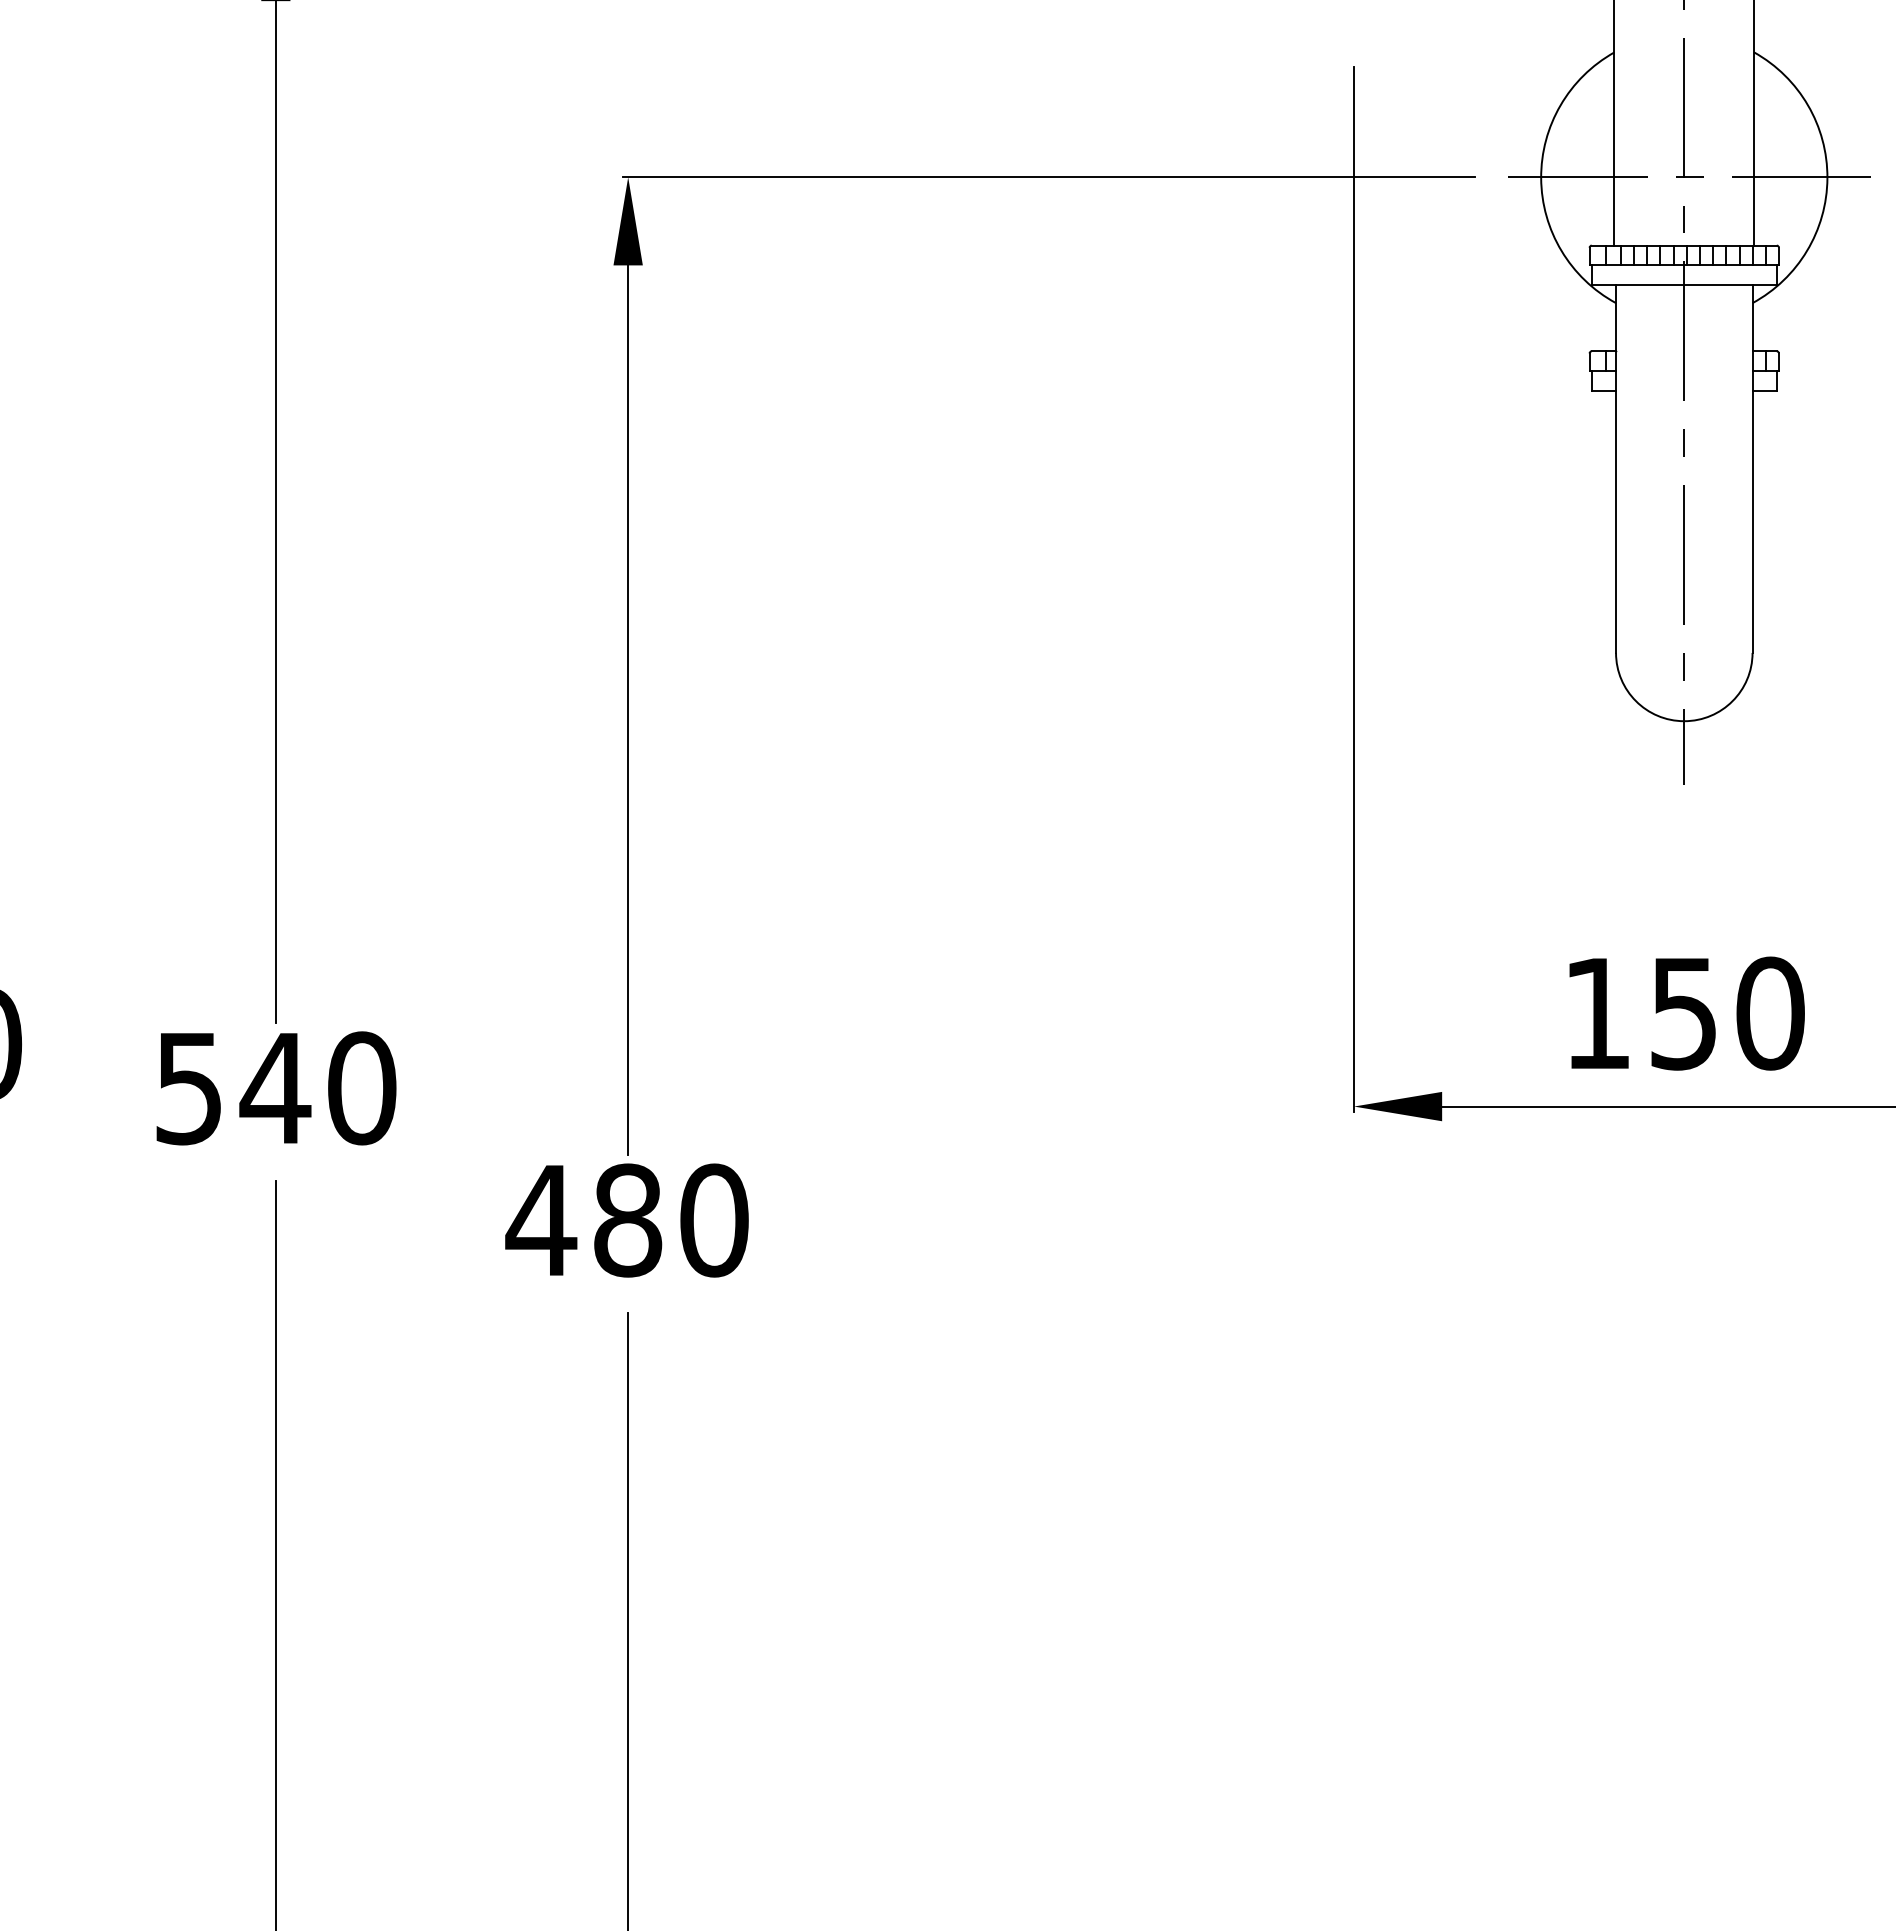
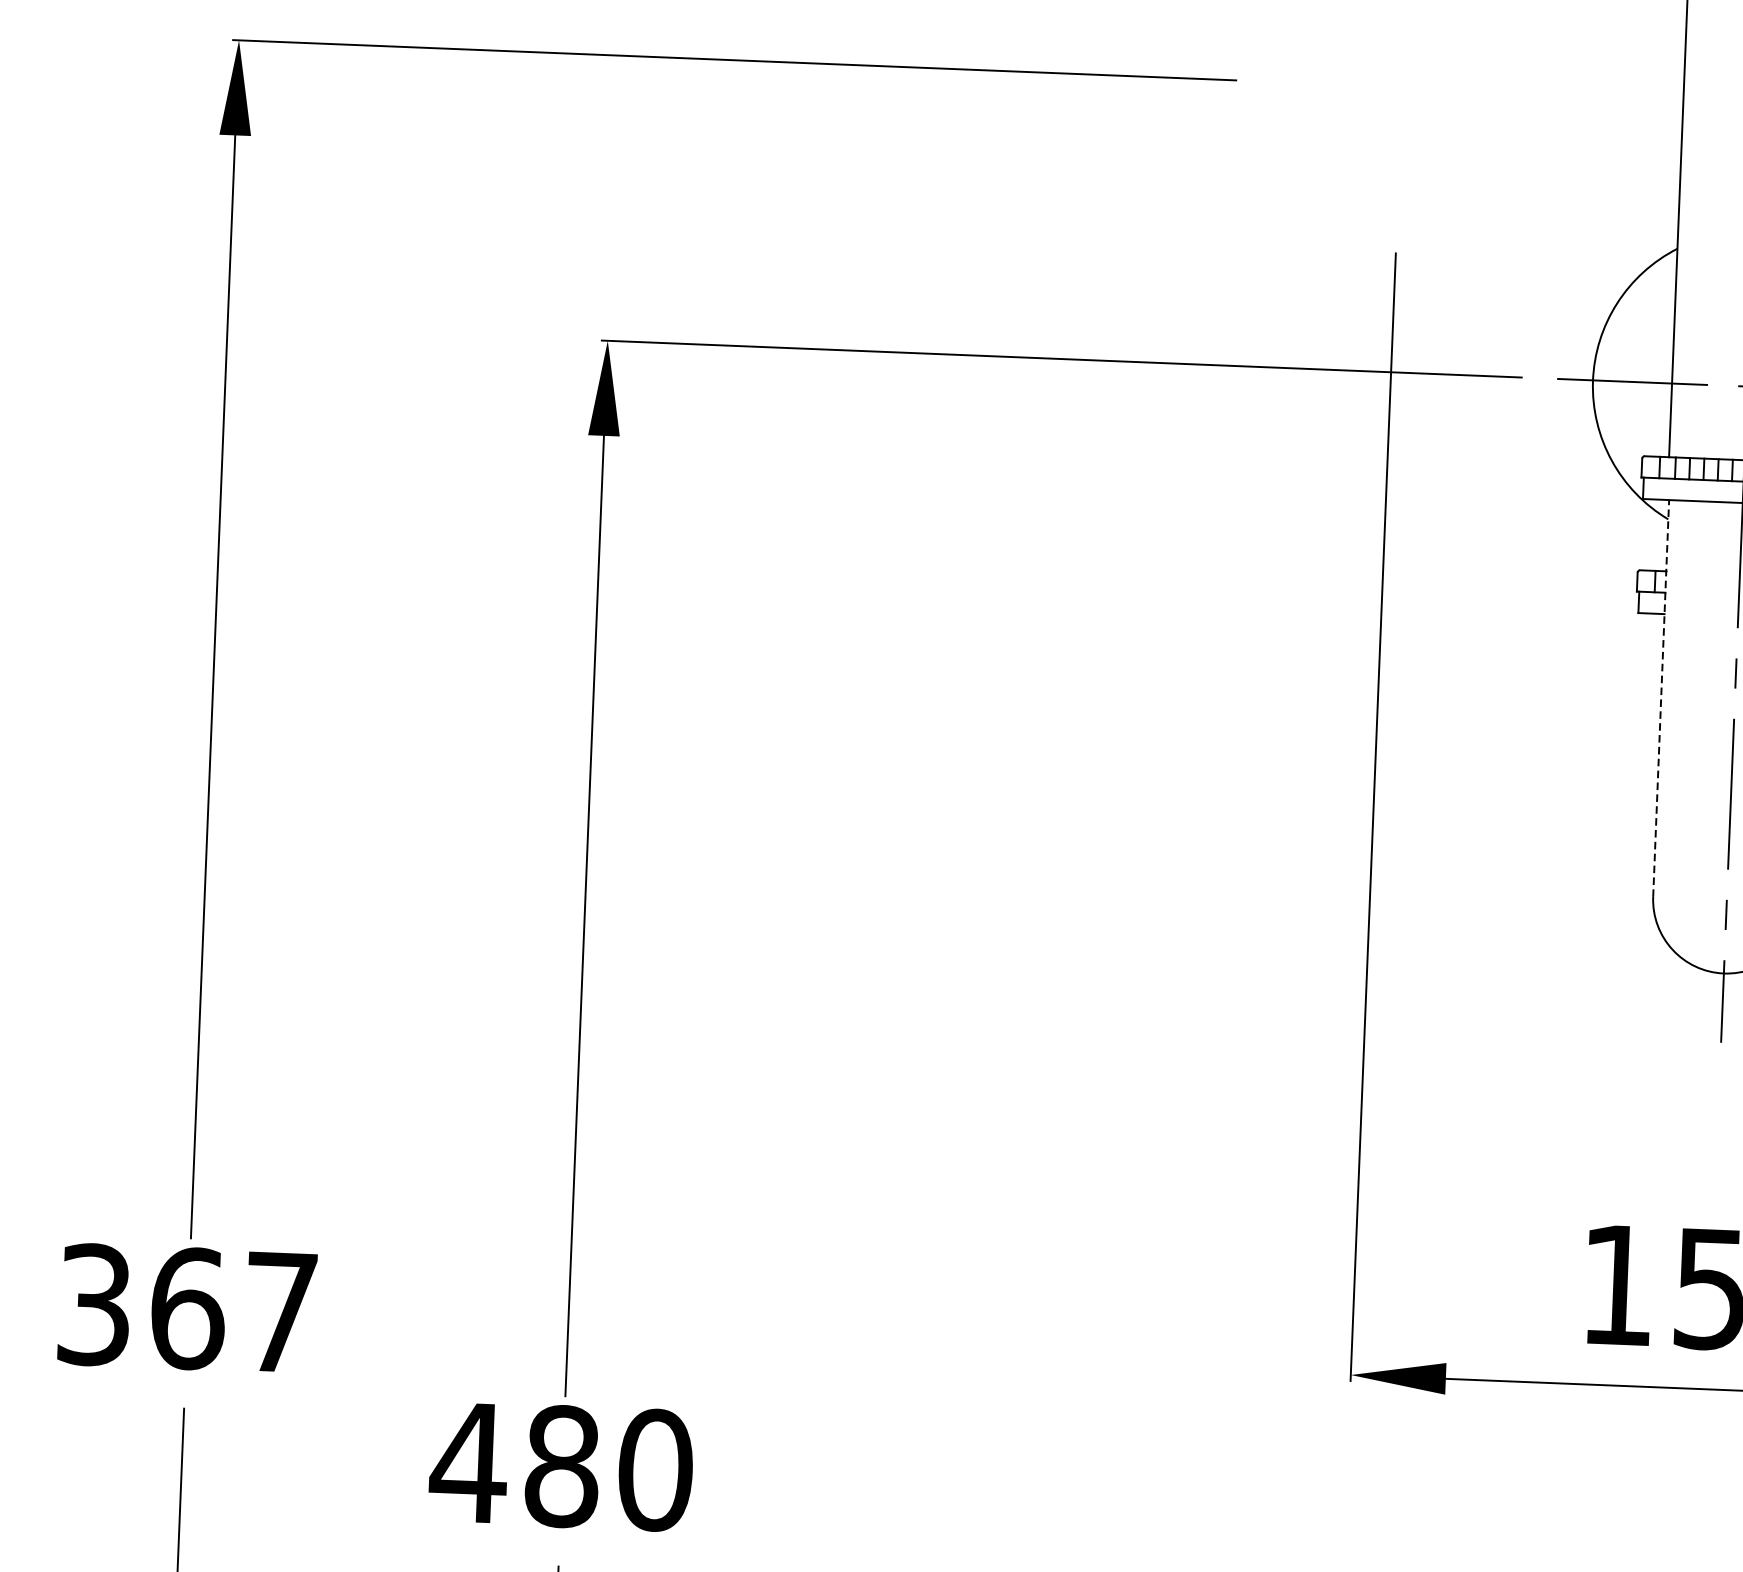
line: (1616, 469) -> (1661, 698), solid -> dashed
text: (276, 1088) -> (188, 1308), 540 -> 367

